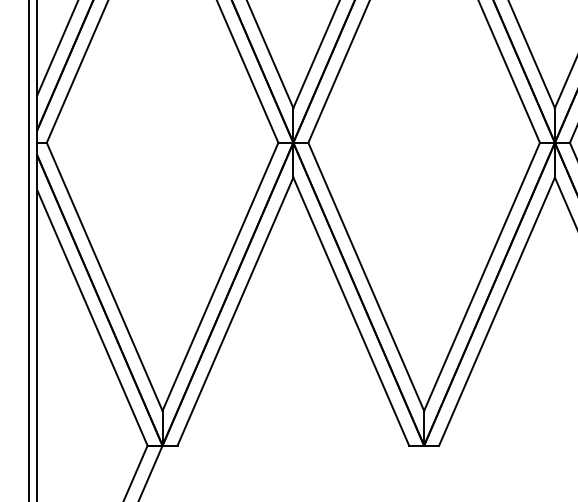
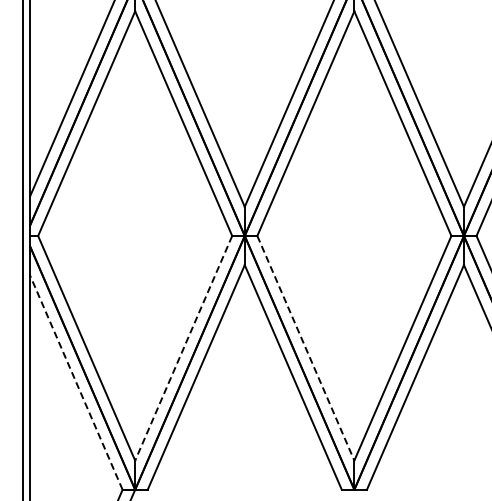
line: (220, 277) -> (183, 348), solid -> dashed
line: (367, 277) -> (306, 348), solid -> dashed
line: (92, 317) -> (76, 382), solid -> dashed

